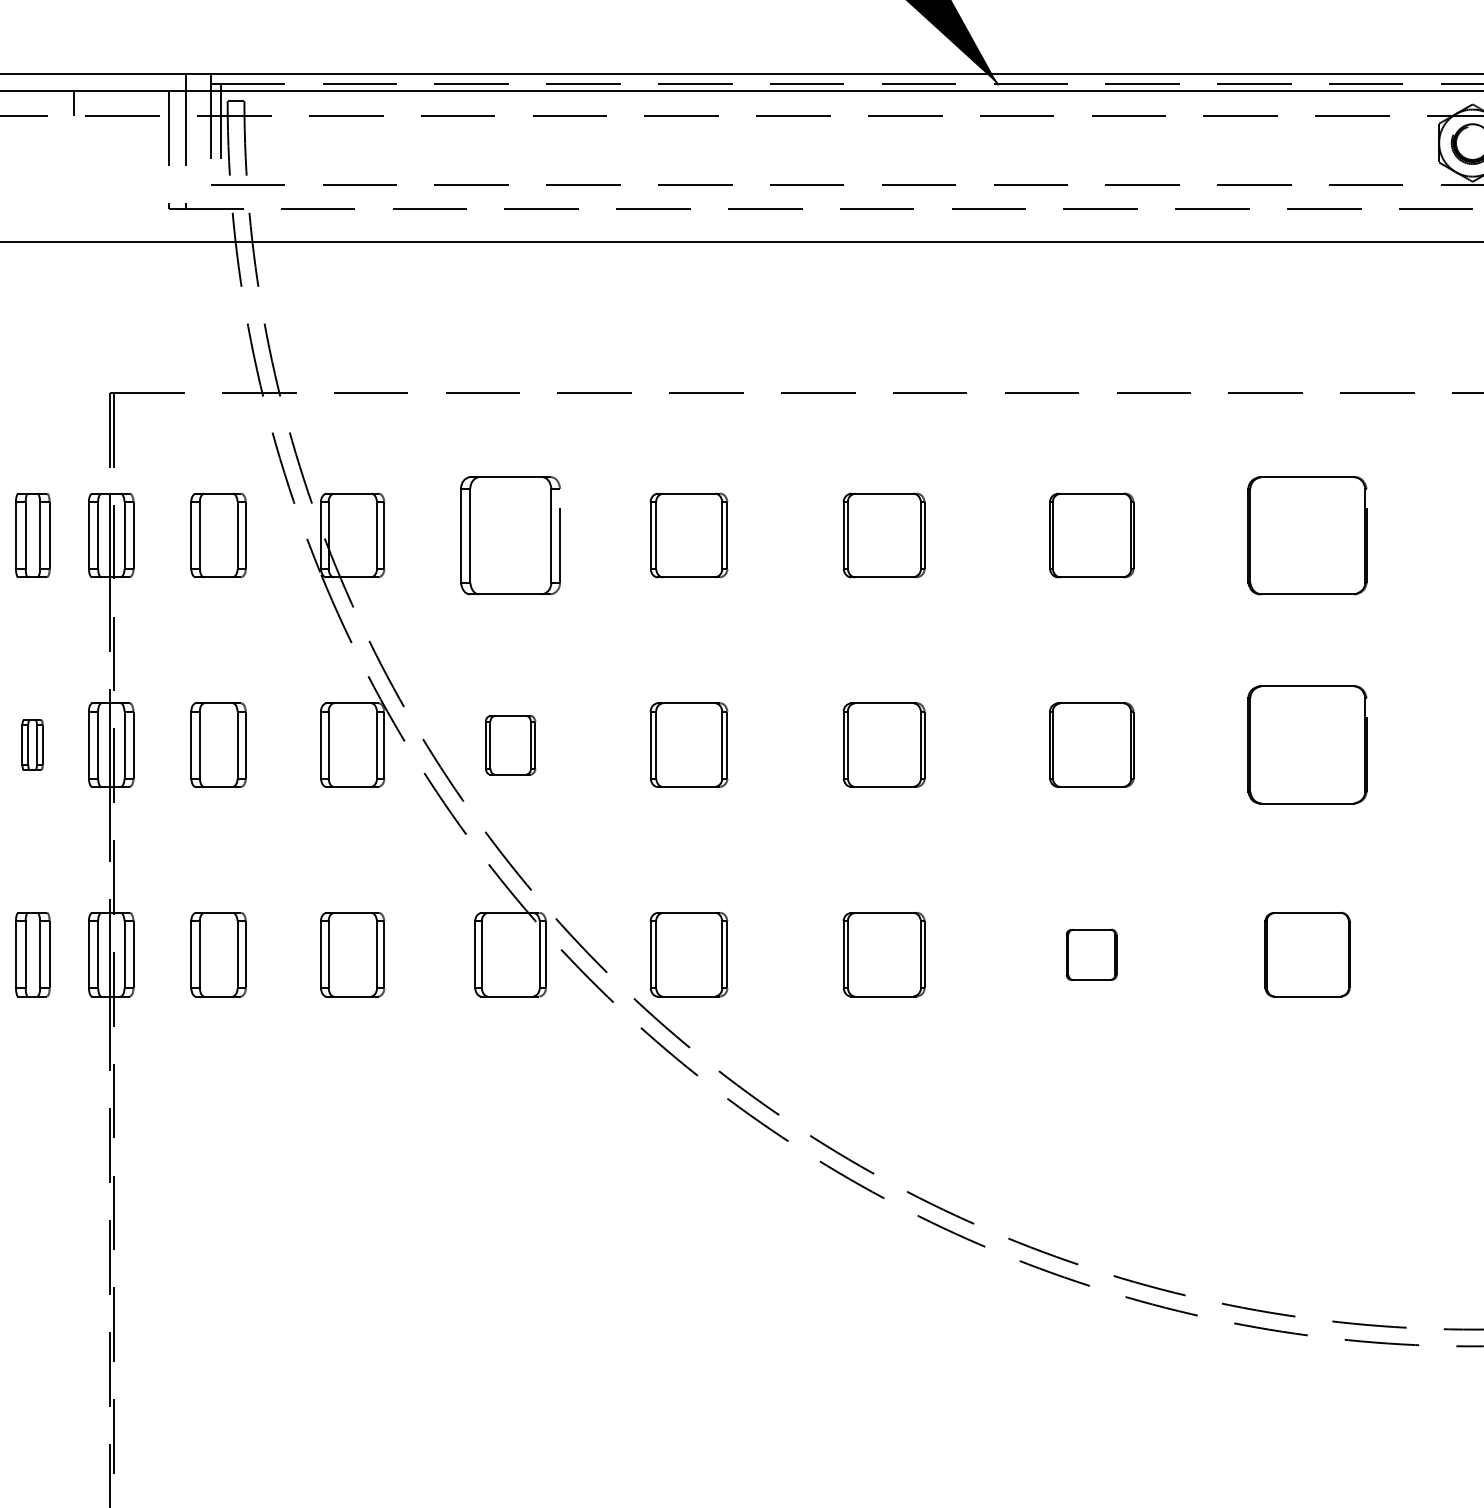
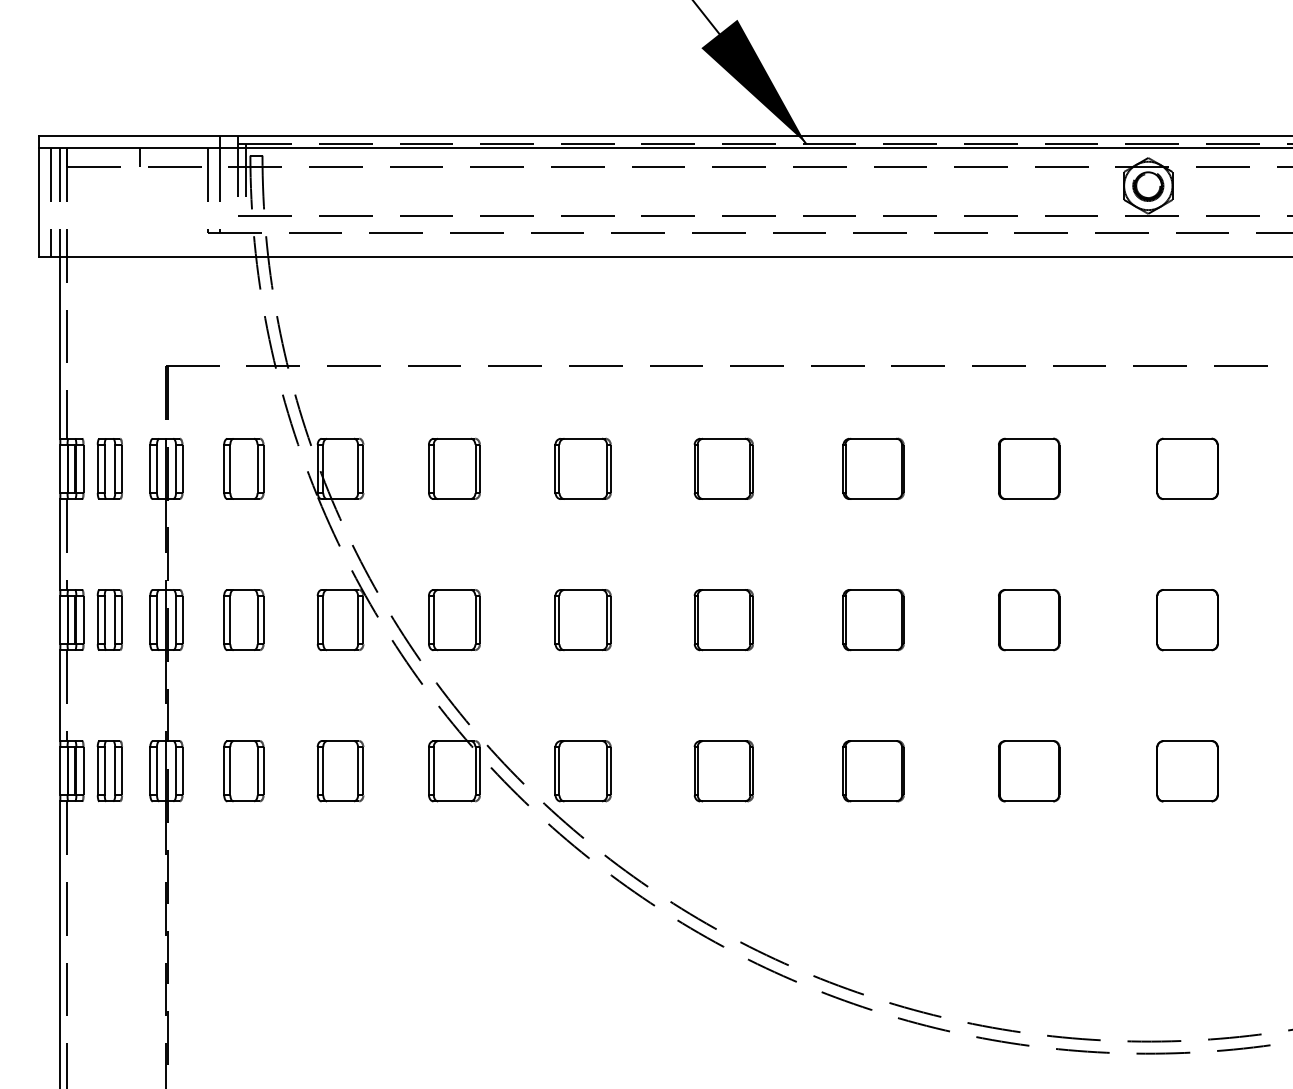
part: (510, 534) -> (454, 468), size x0.71
part: (1307, 534) -> (1029, 468), size x0.71
part: (32, 744) -> (109, 619), size x1.67
part: (510, 745) -> (454, 620), size x1.43
part: (1307, 745) -> (1029, 620), size x0.71
part: (1091, 955) -> (873, 771), size x1.67

